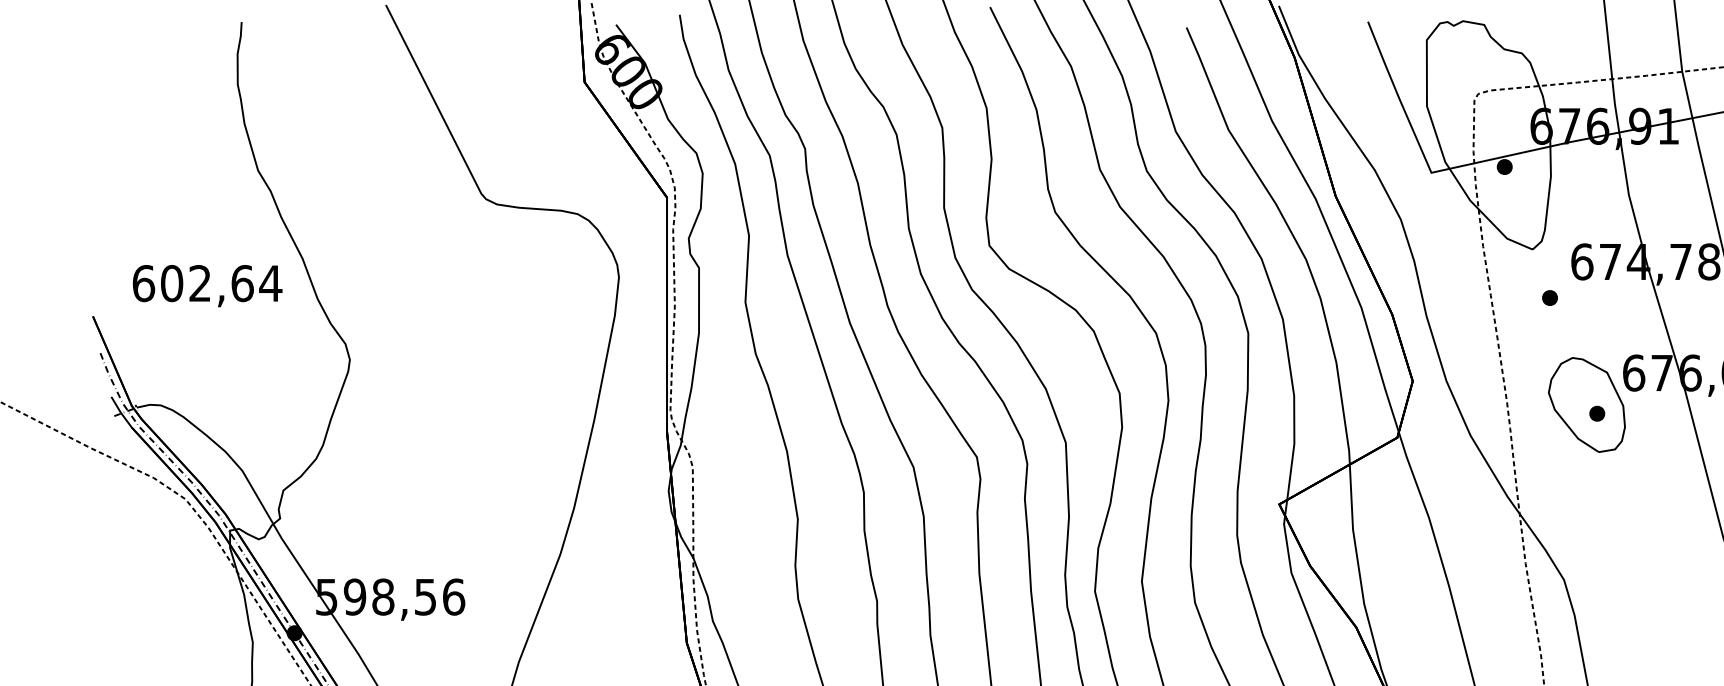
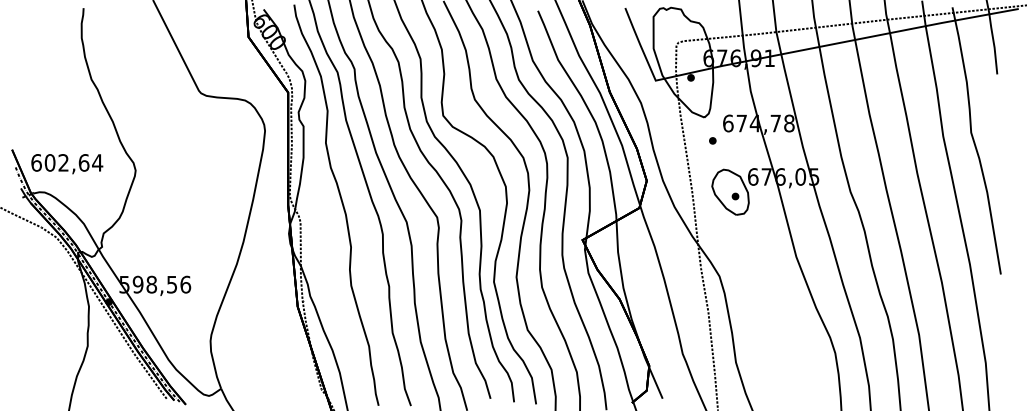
text: (208, 286) -> (67, 164), moved

